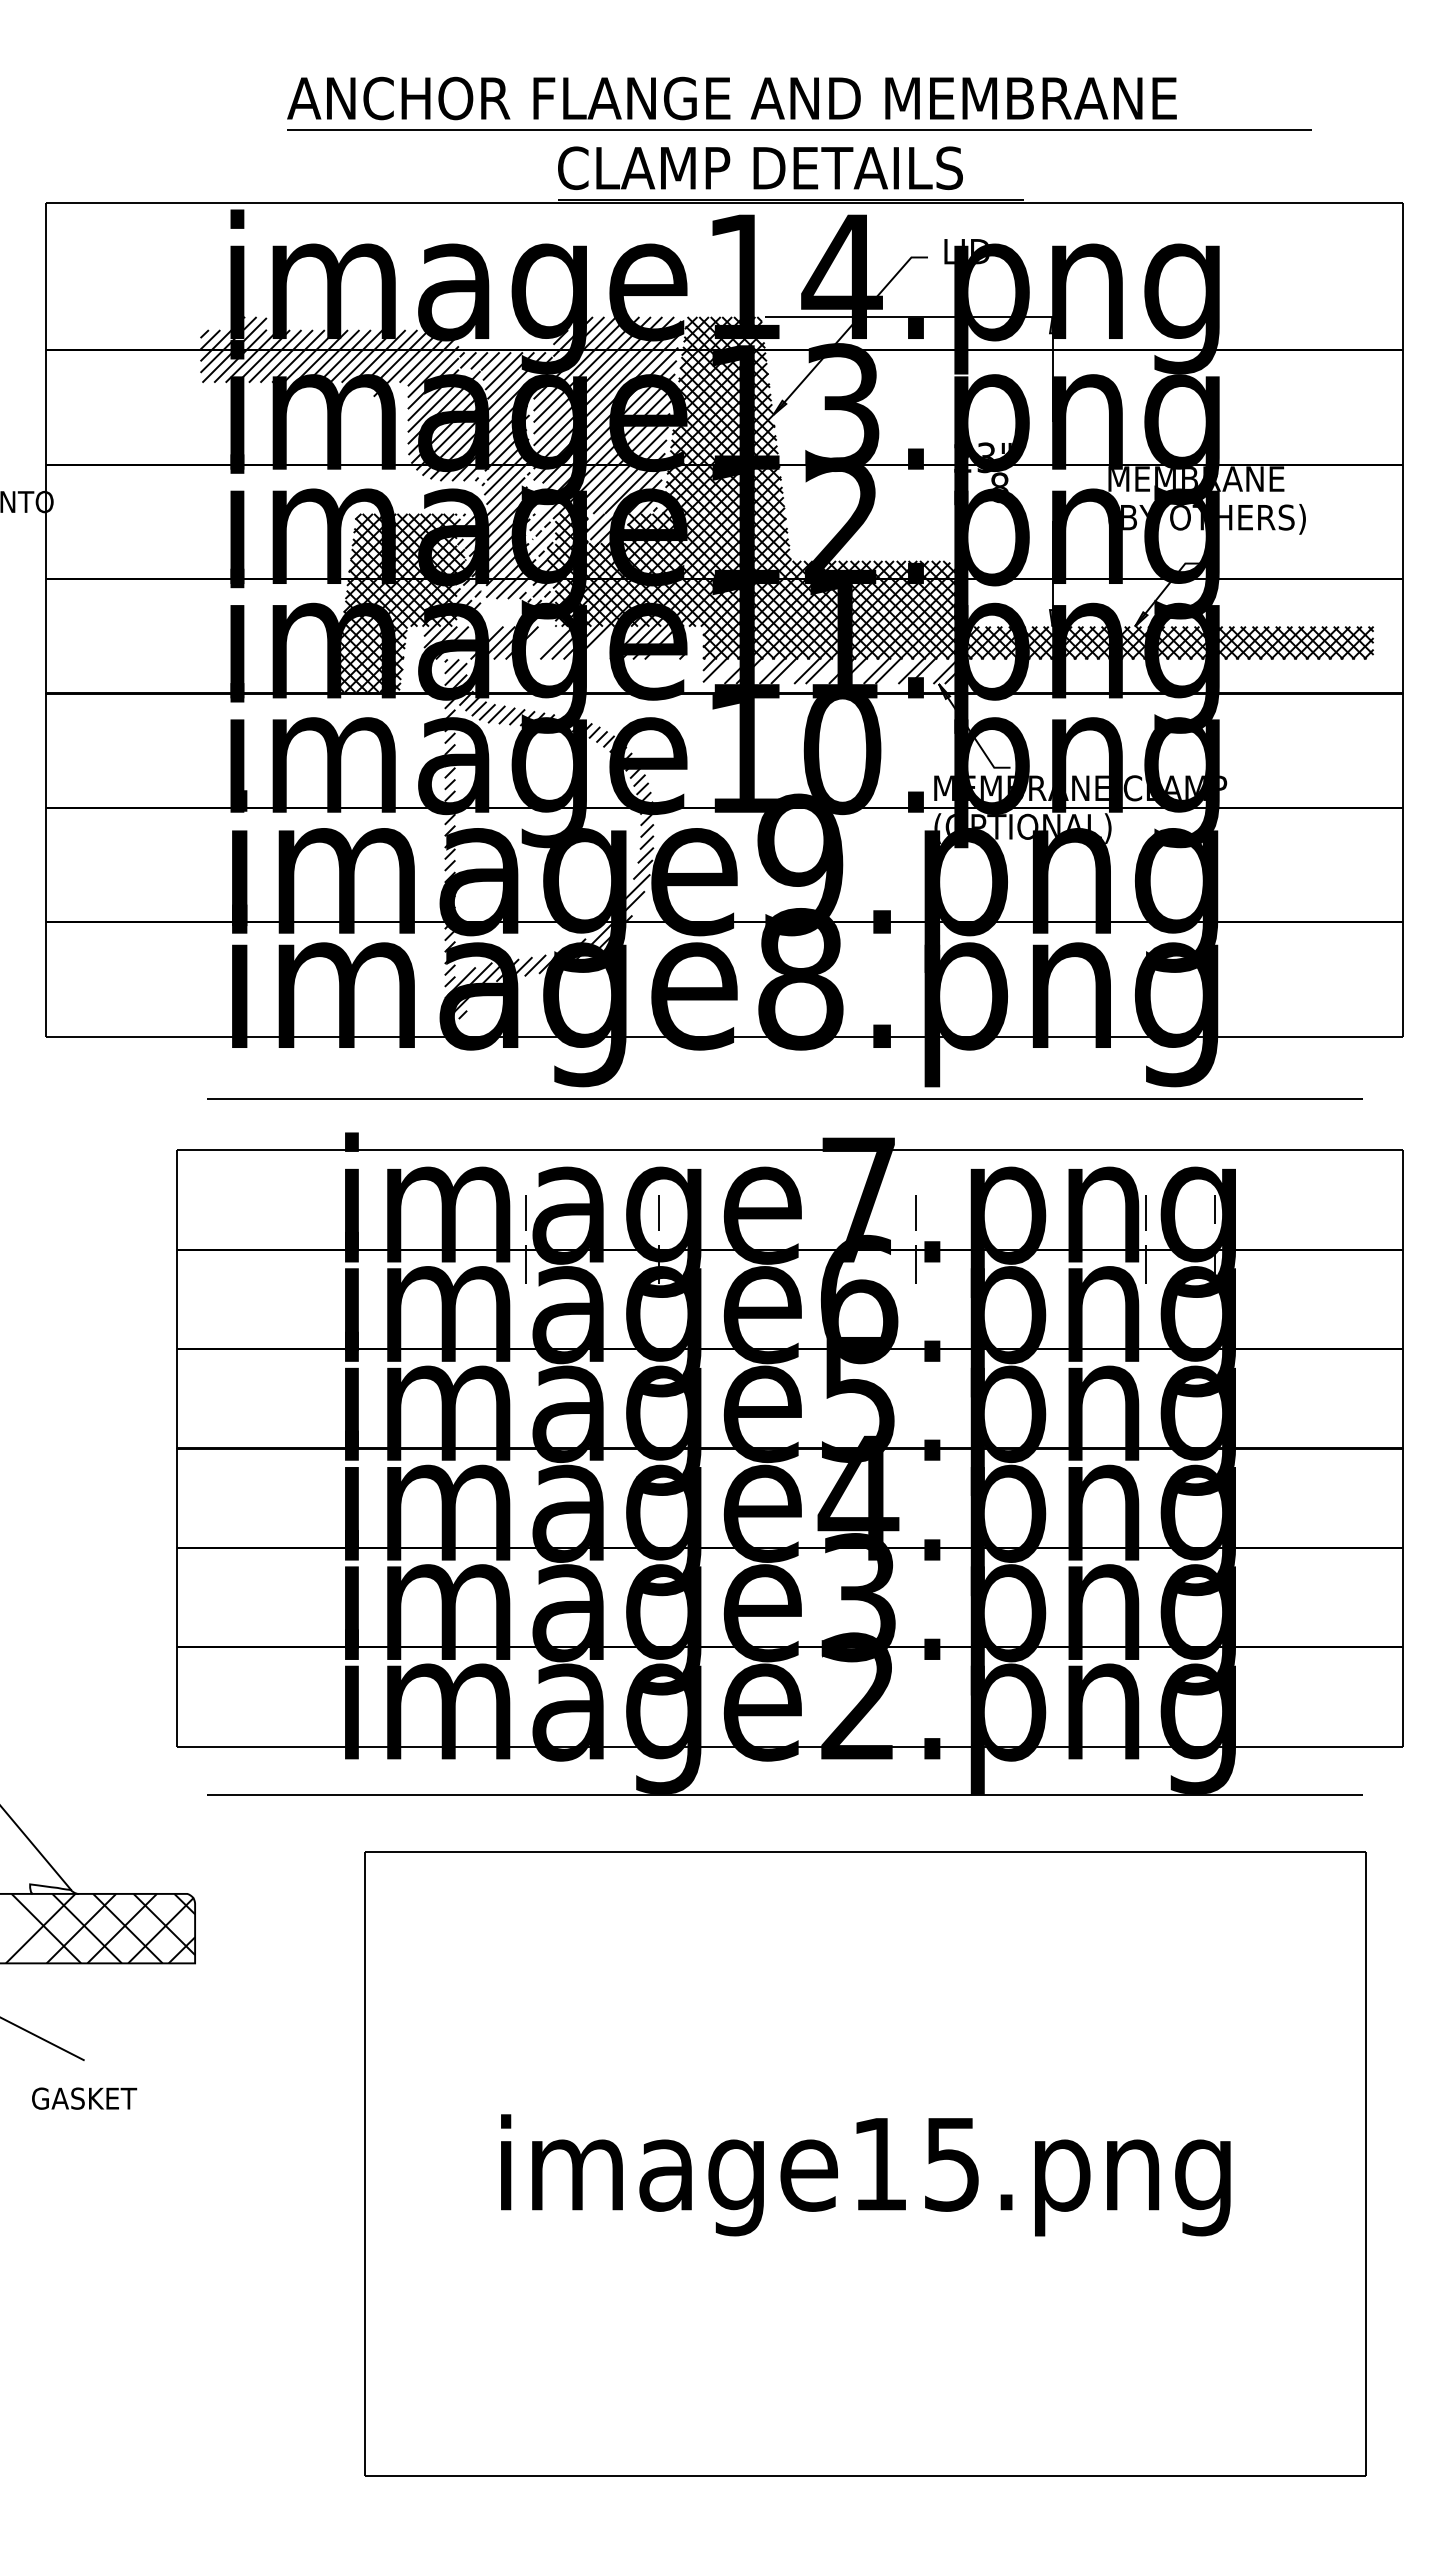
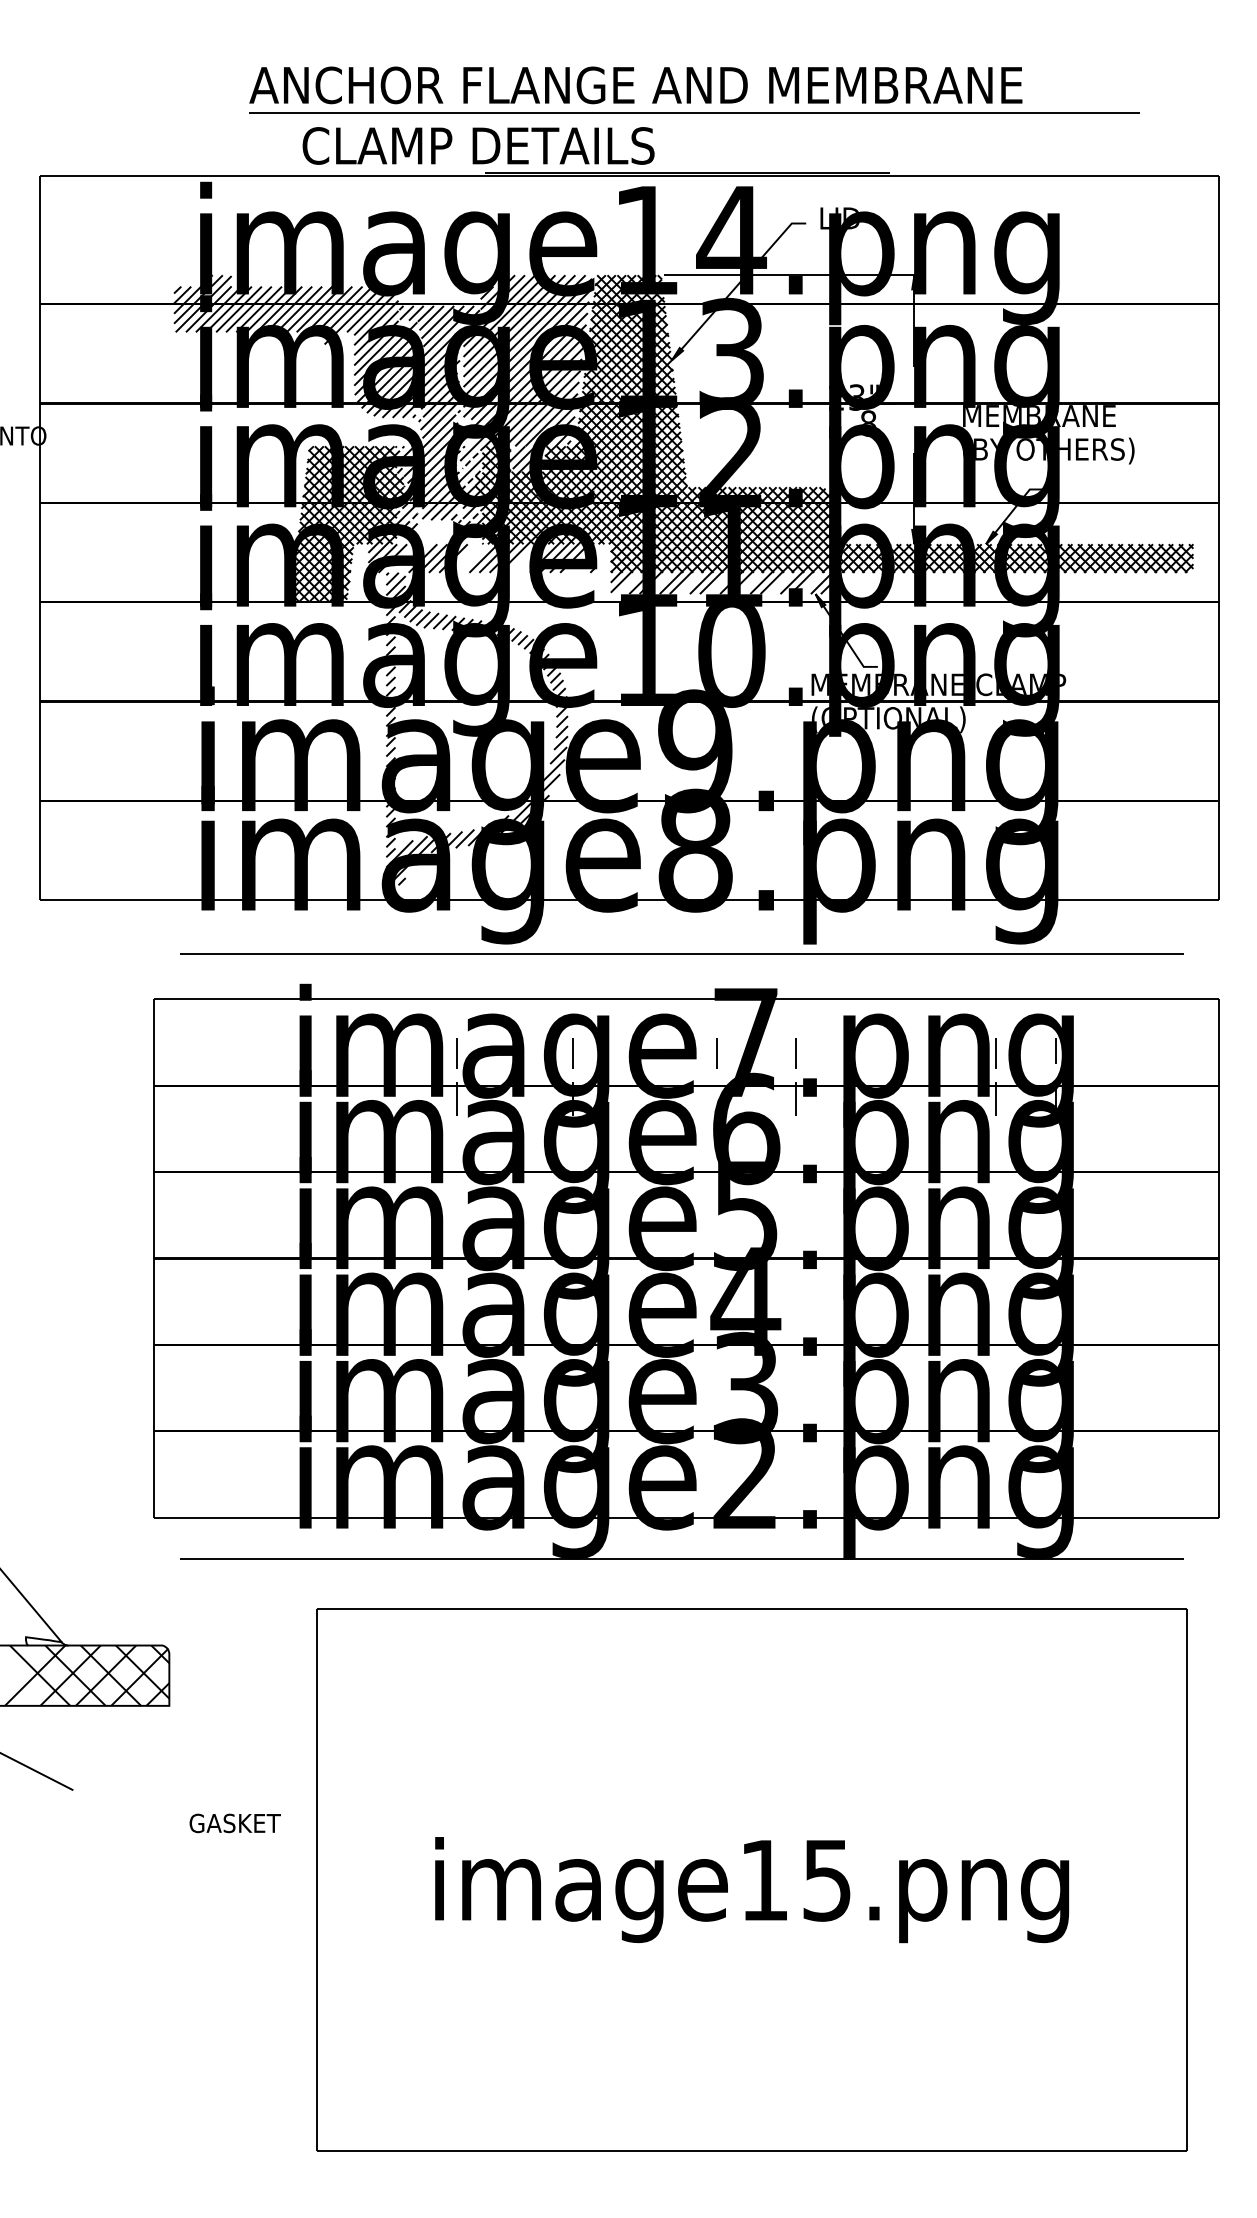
text: (760, 167) -> (478, 145), moved
line: (824, 1212) -> (716, 1053), added
text: (83, 2098) -> (234, 1823), moved

